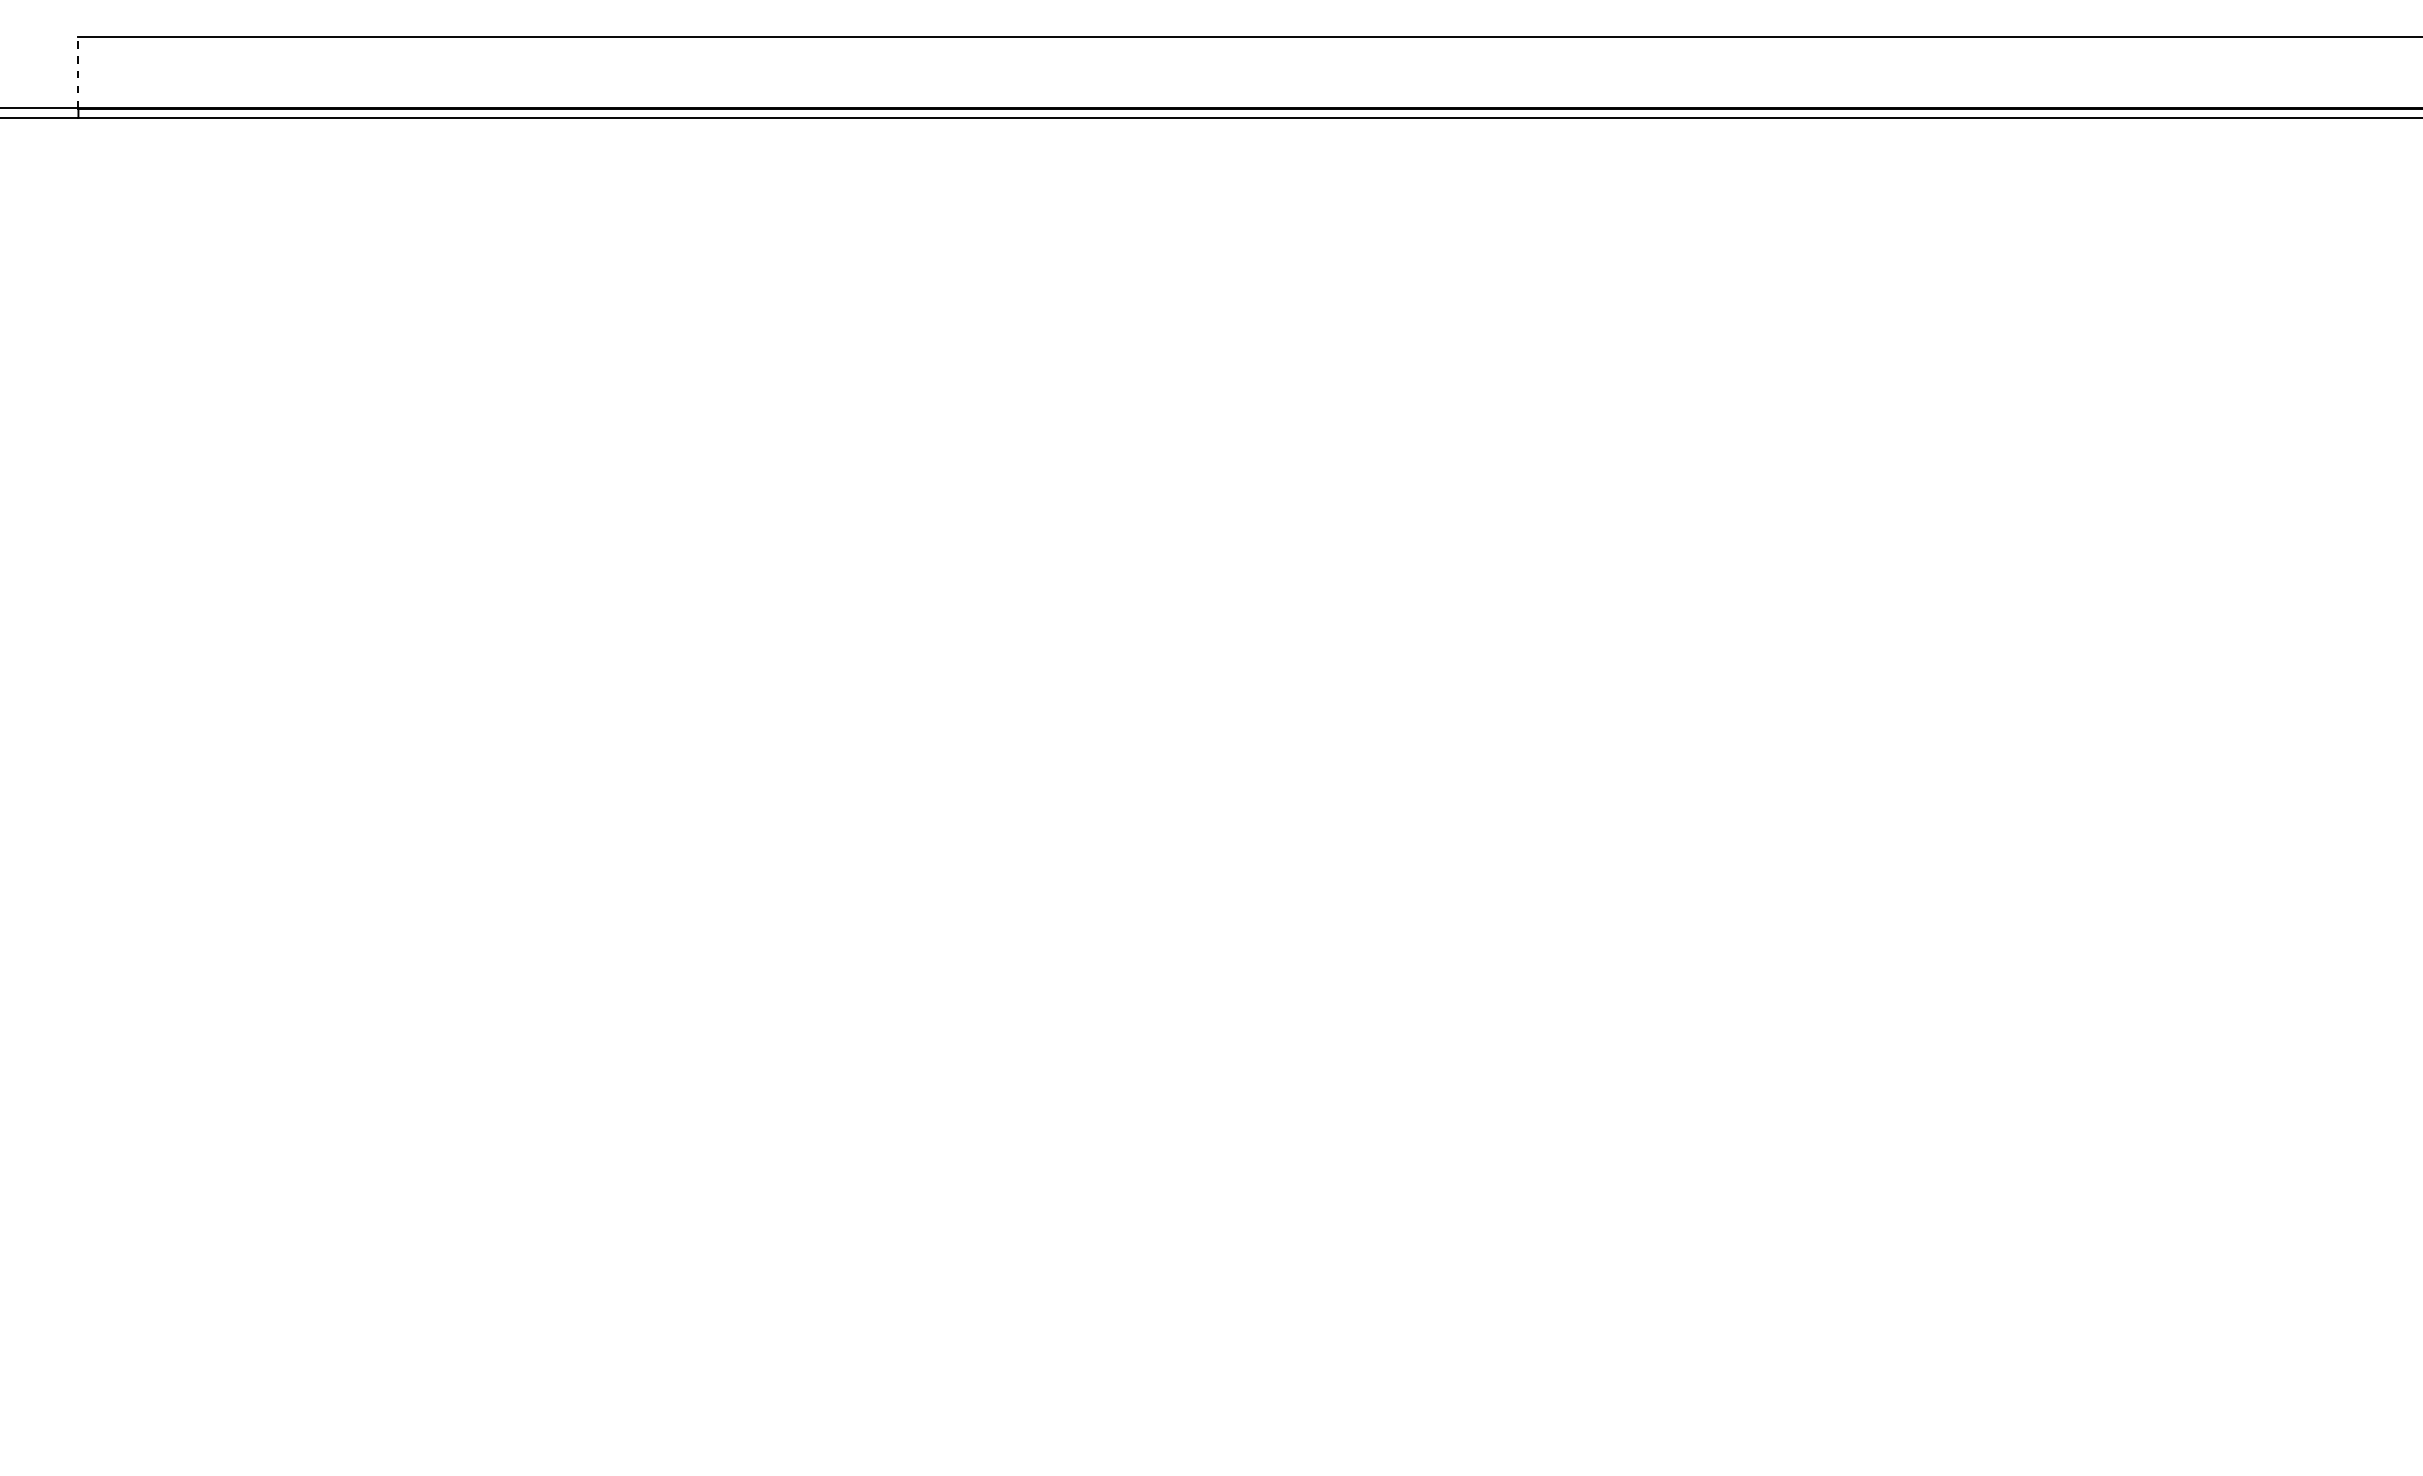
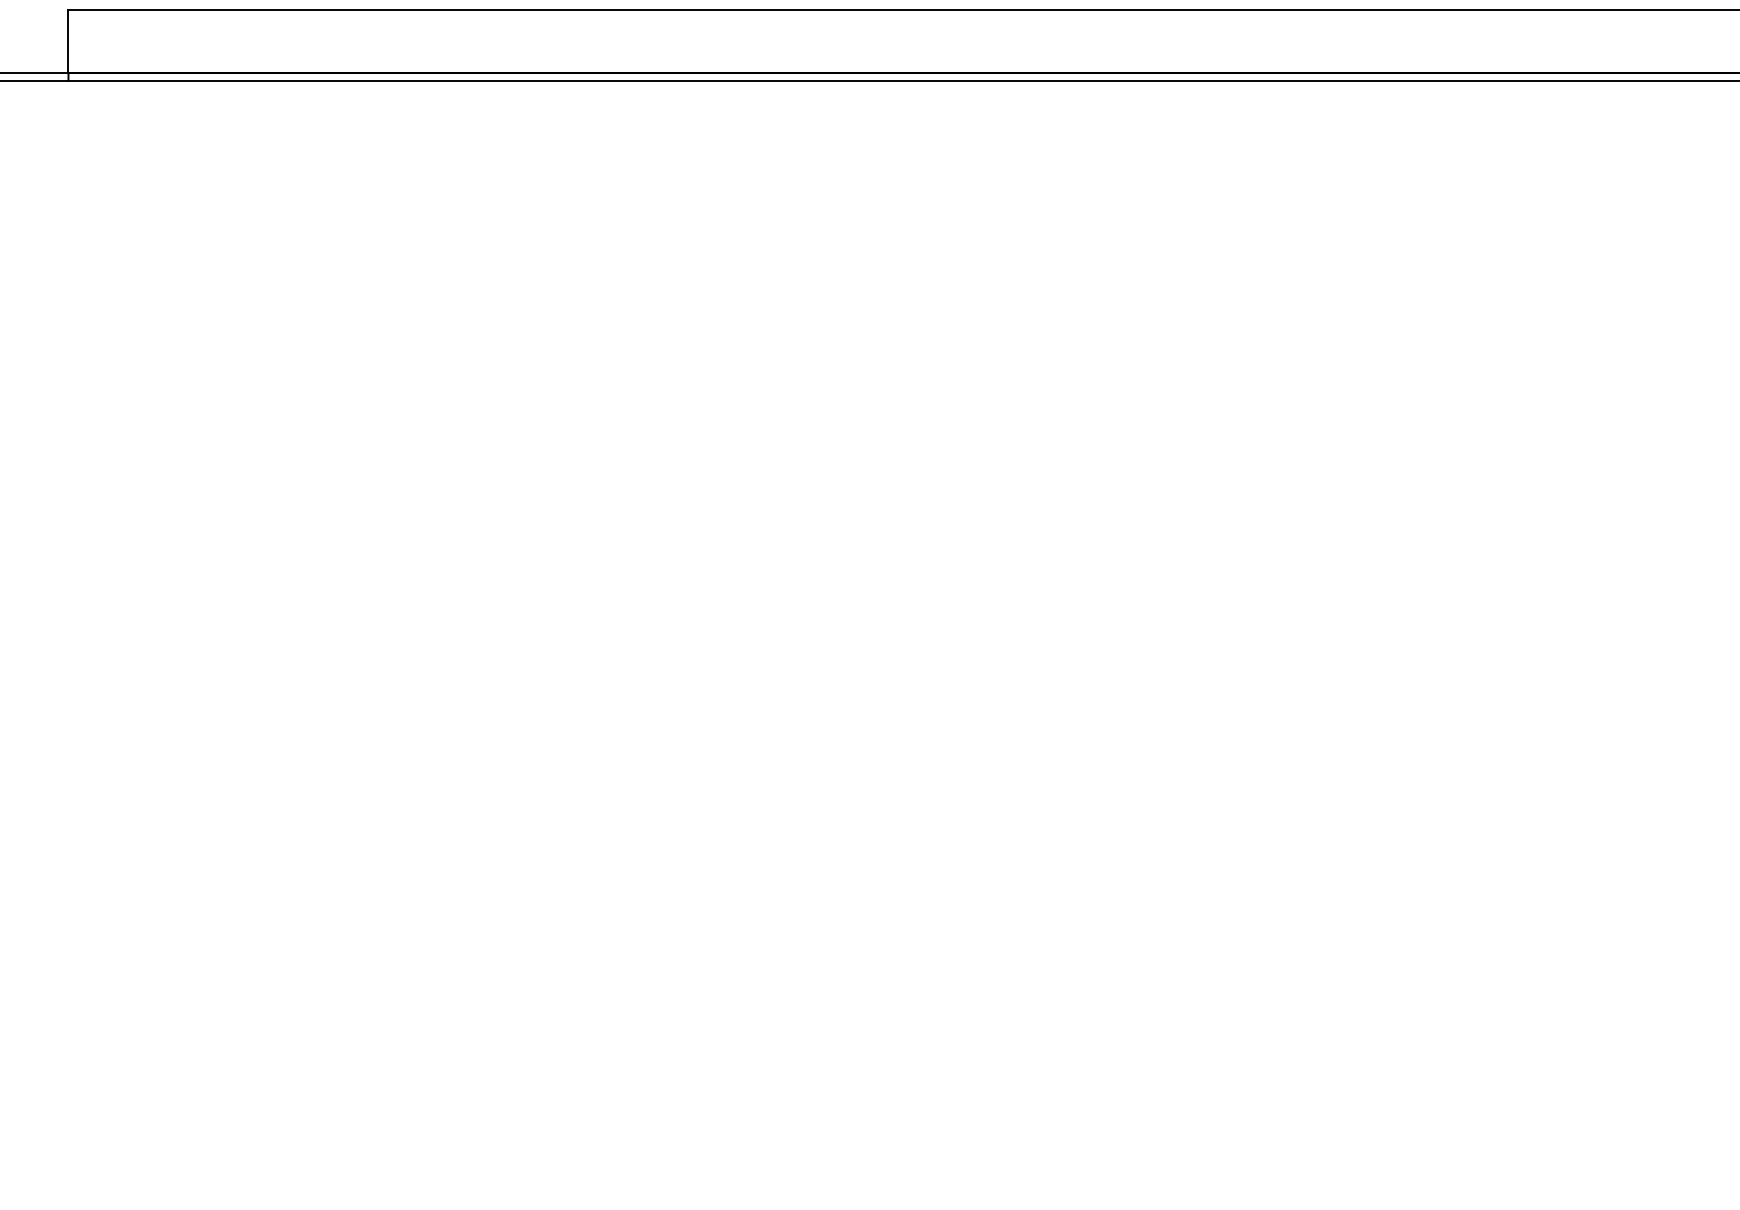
line: (78, 72) -> (68, 41), dashed -> solid

